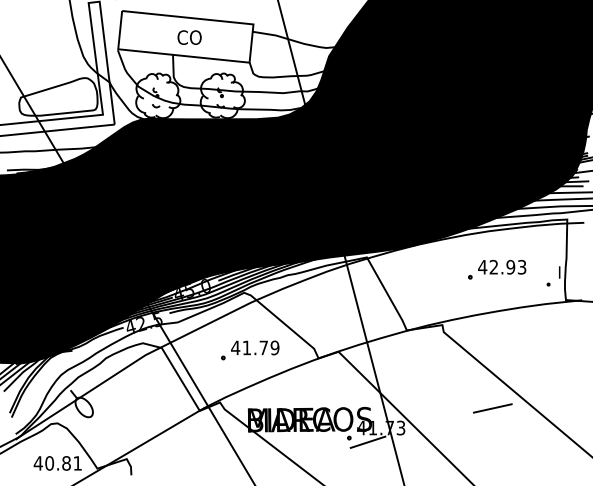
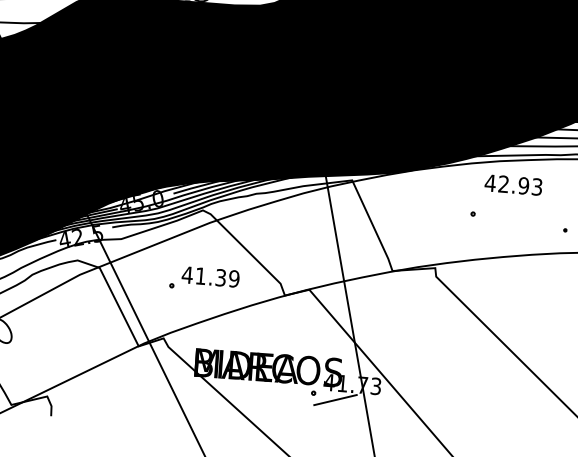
text: (502, 266) -> (514, 184), moved
text: (263, 347) -> (220, 277), 41.79 -> 41.39
line: (492, 408) -> (486, 372), removed

